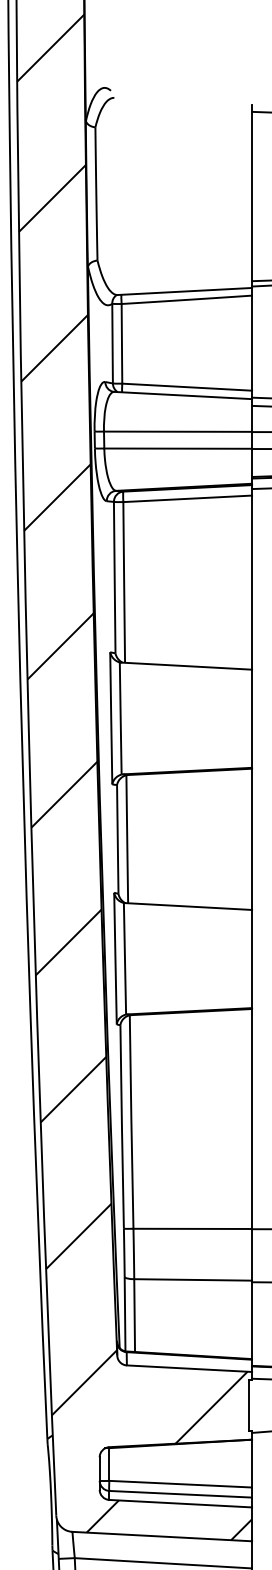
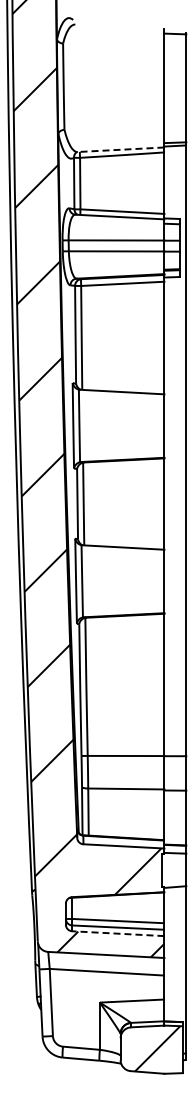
line: (184, 291) -> (120, 149), solid -> dashed
line: (179, 1503) -> (117, 933), solid -> dashed

